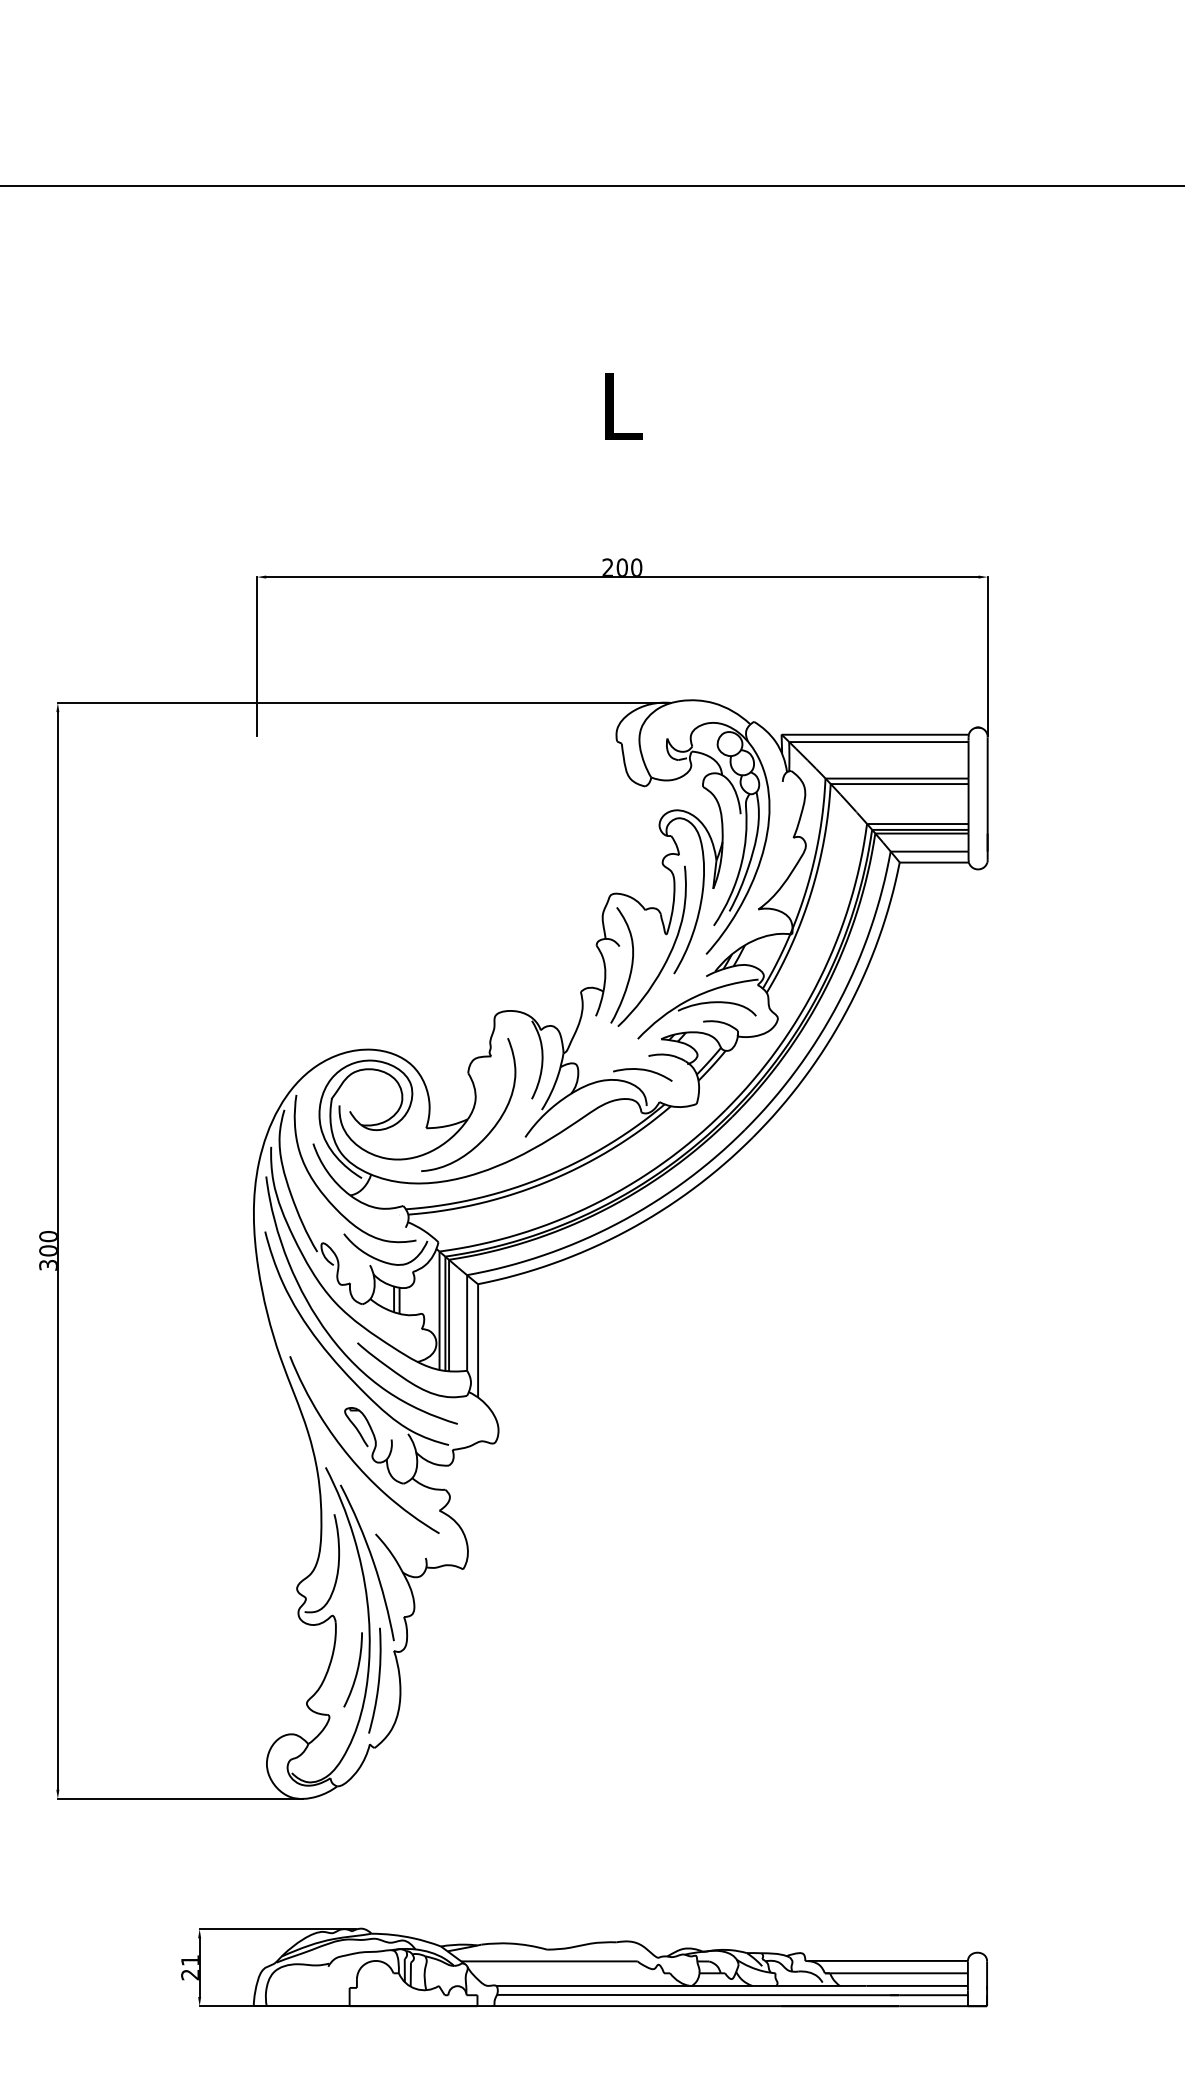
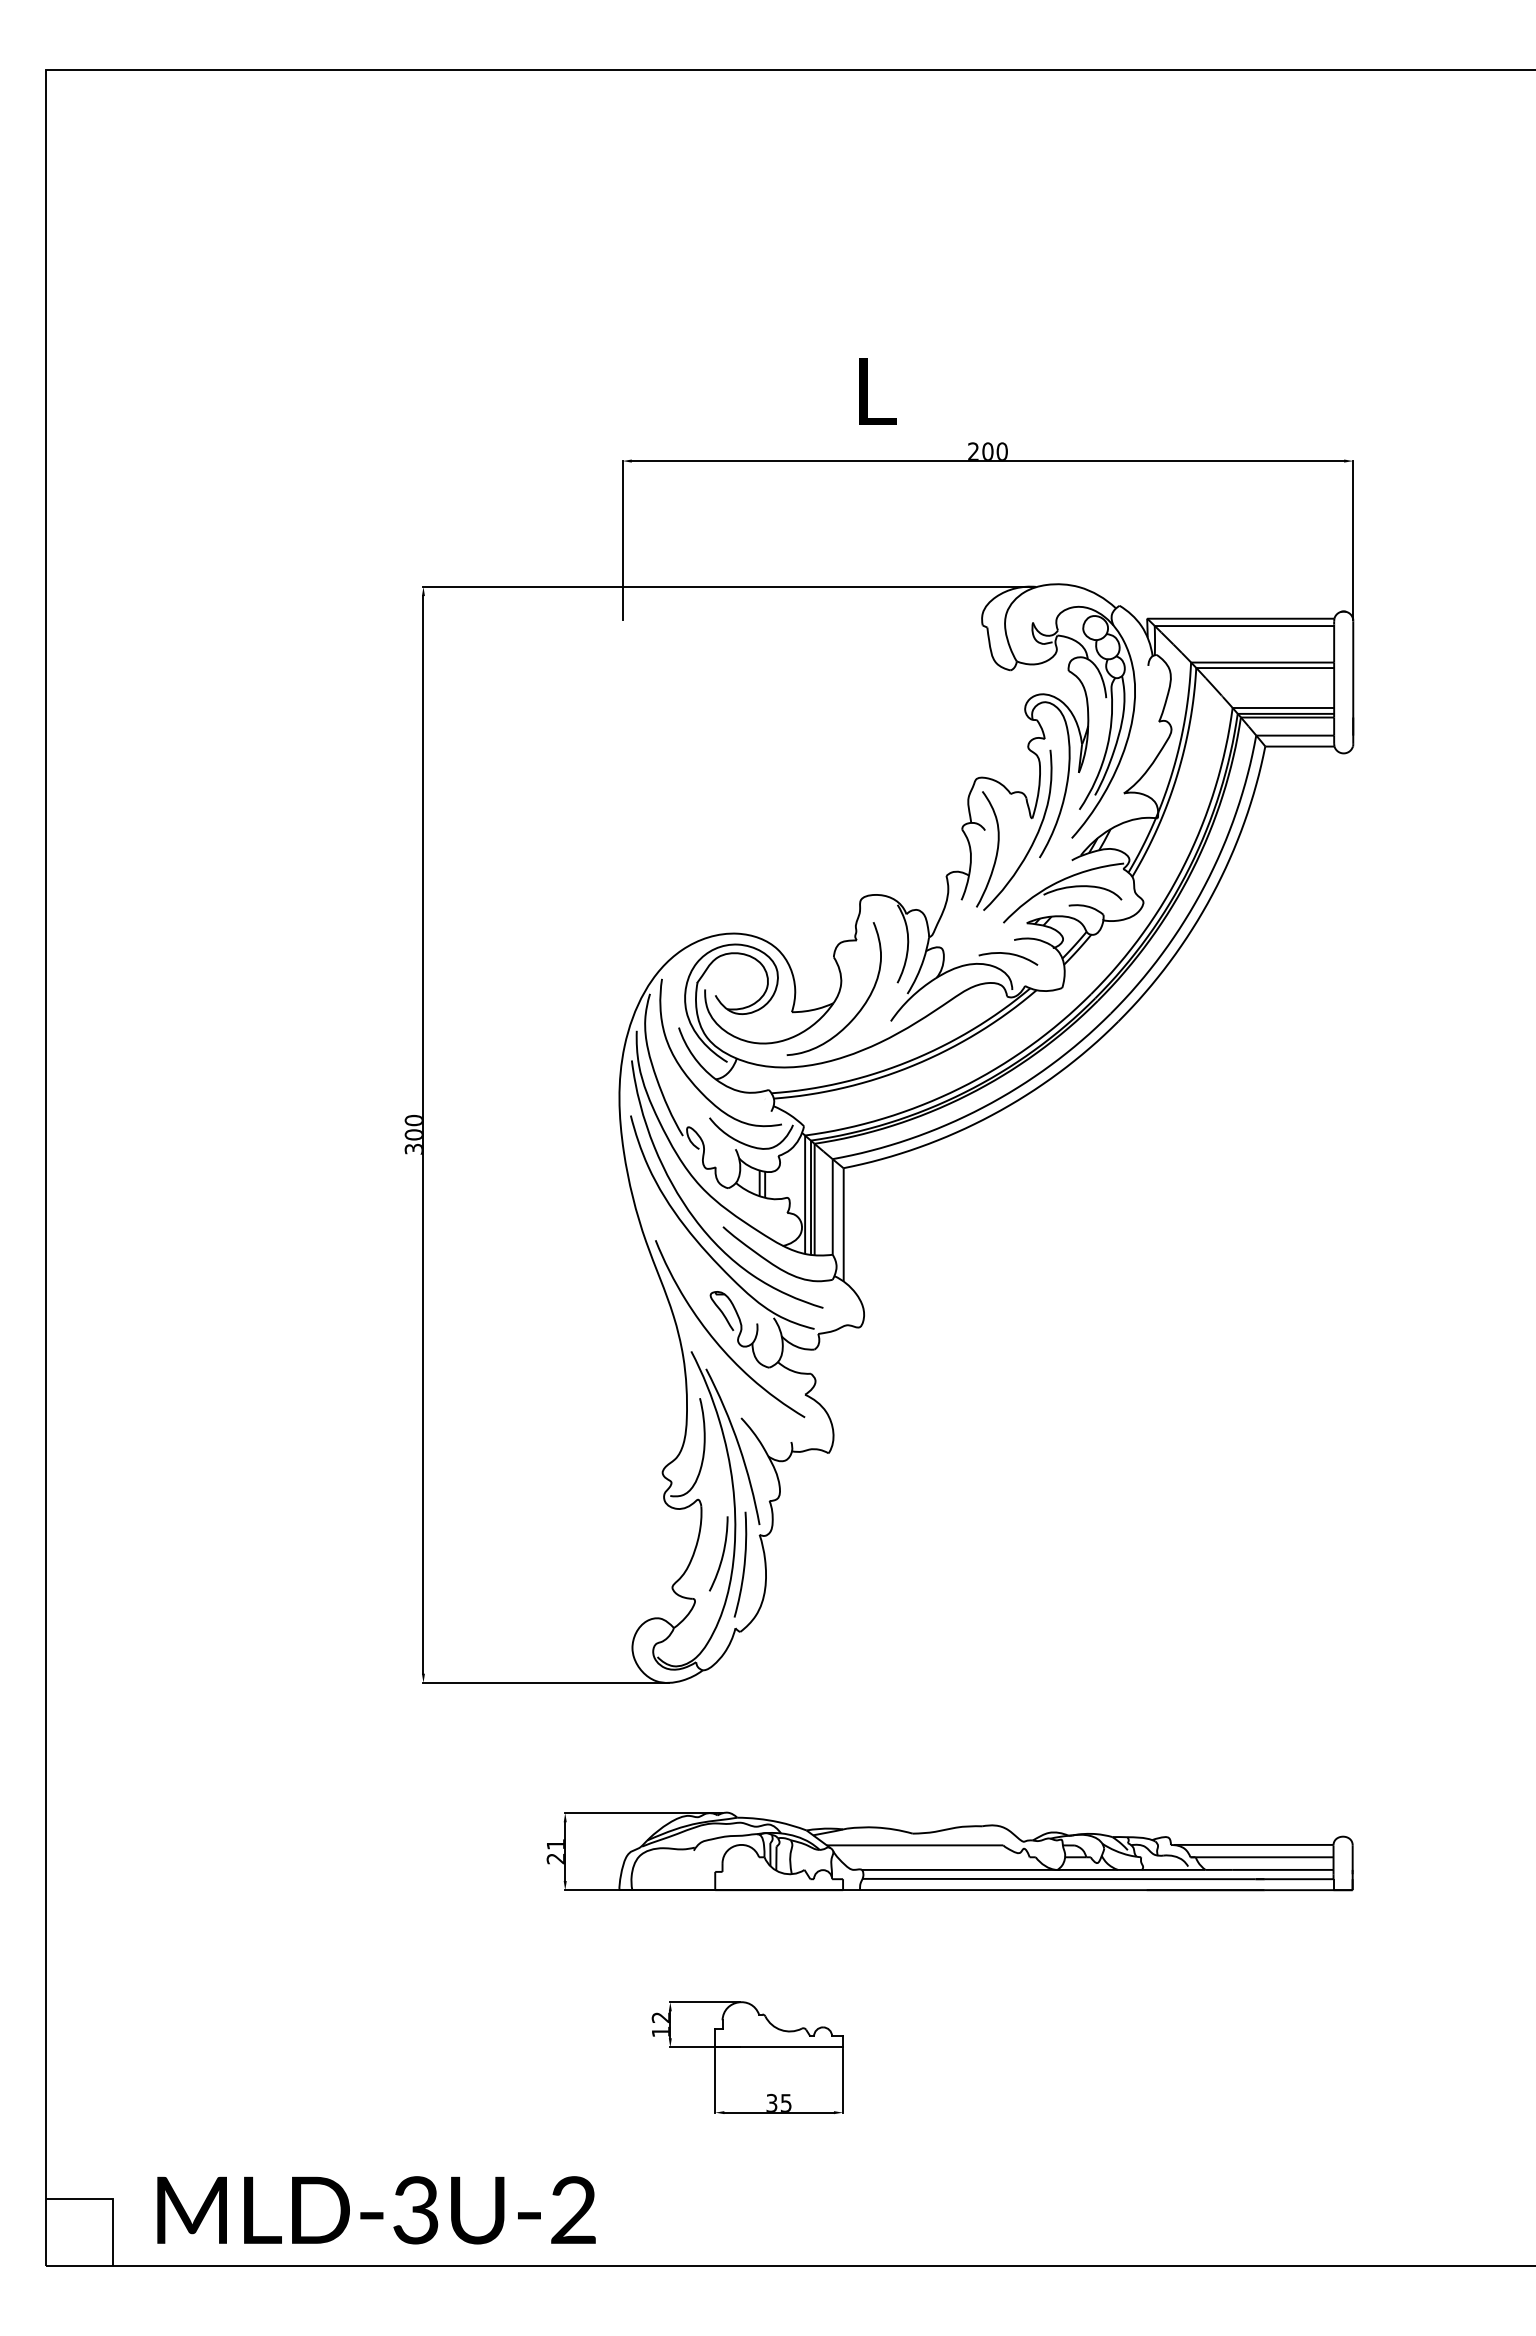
text: (623, 406) -> (877, 391), moved

